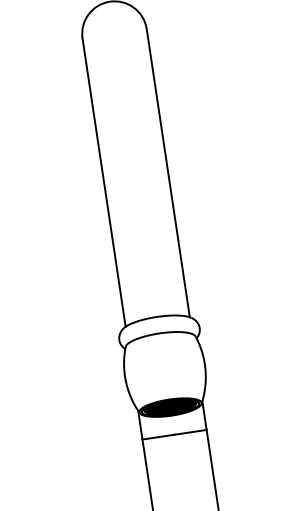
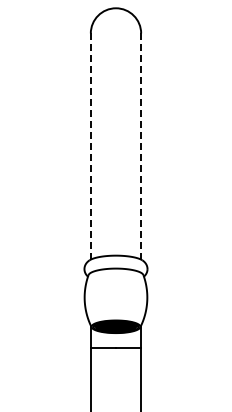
line: (168, 172) -> (141, 146), solid -> dashed
line: (103, 183) -> (90, 147), solid -> dashed

